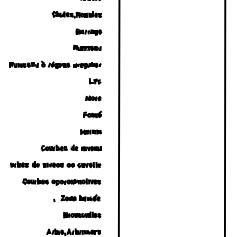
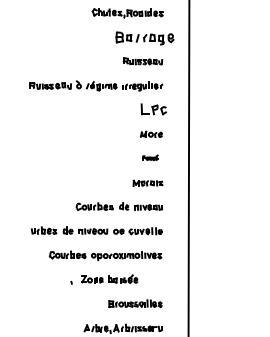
part: (88, 31) -> (144, 37), size x1.6
part: (95, 81) -> (154, 109), size x1.6
part: (92, 114) -> (150, 157), size x0.6
part: (76, 198) -> (103, 279), moved

